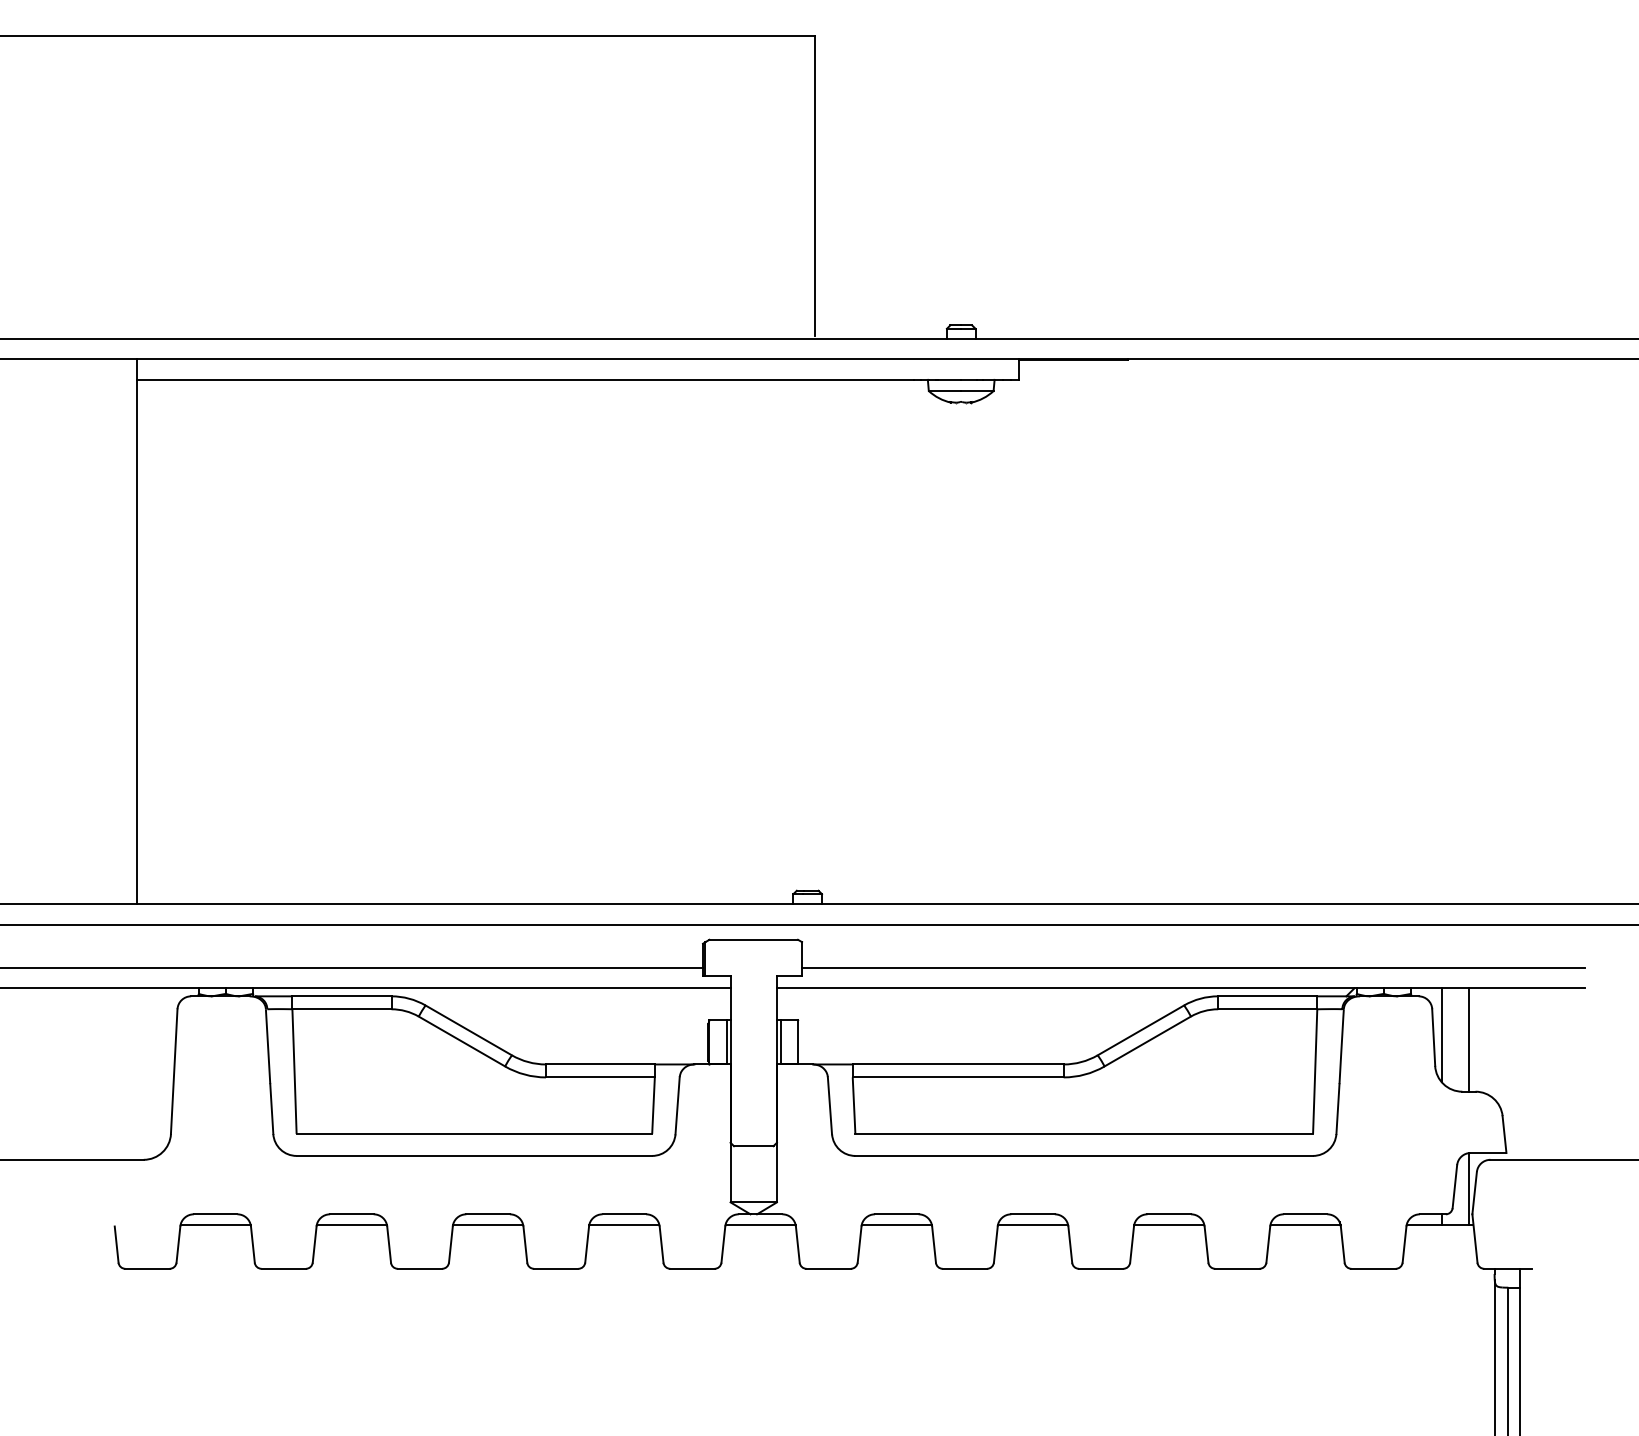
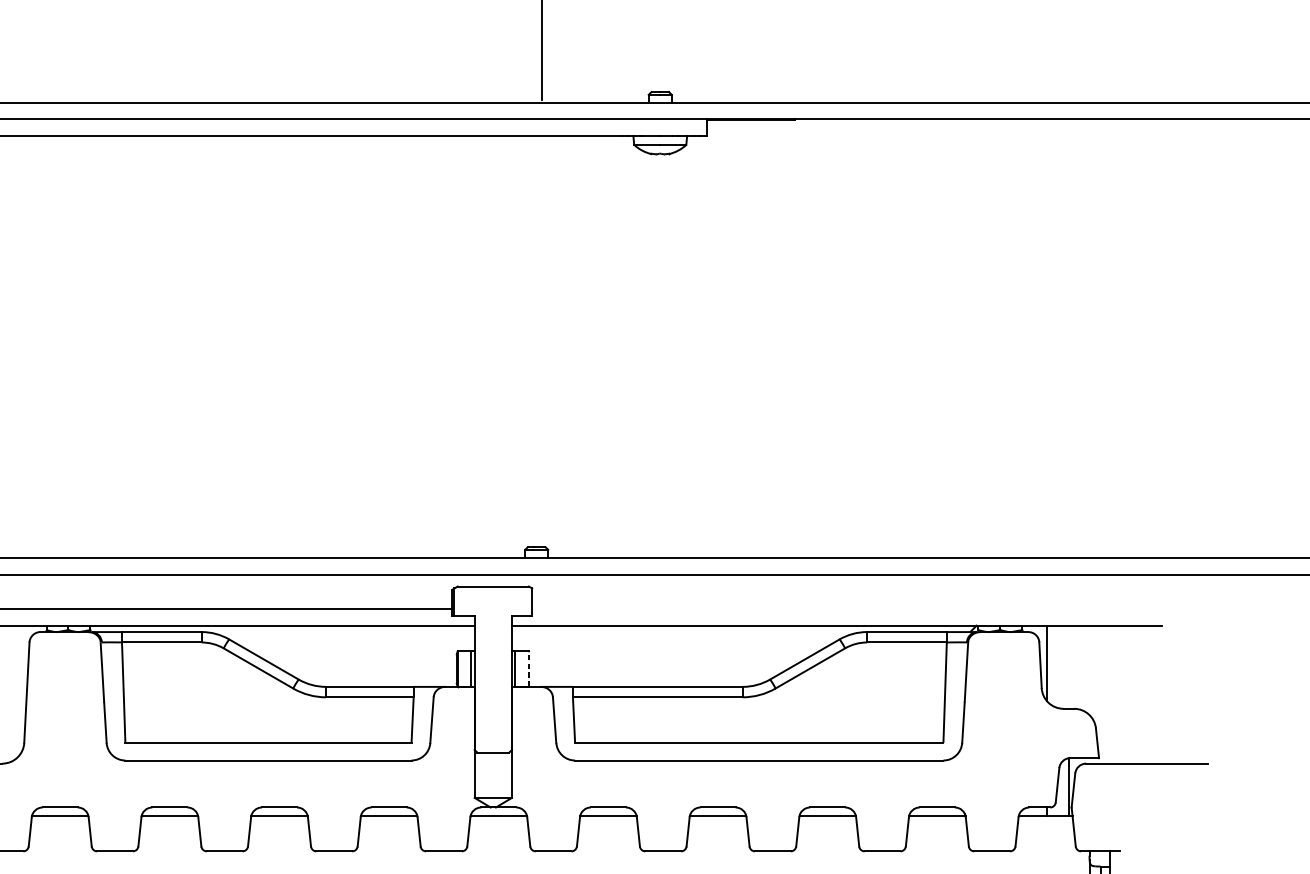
line: (1193, 967) -> (847, 608), removed
line: (1468, 1039) -> (1068, 666), removed
line: (798, 1041) -> (529, 668), solid -> dashed

